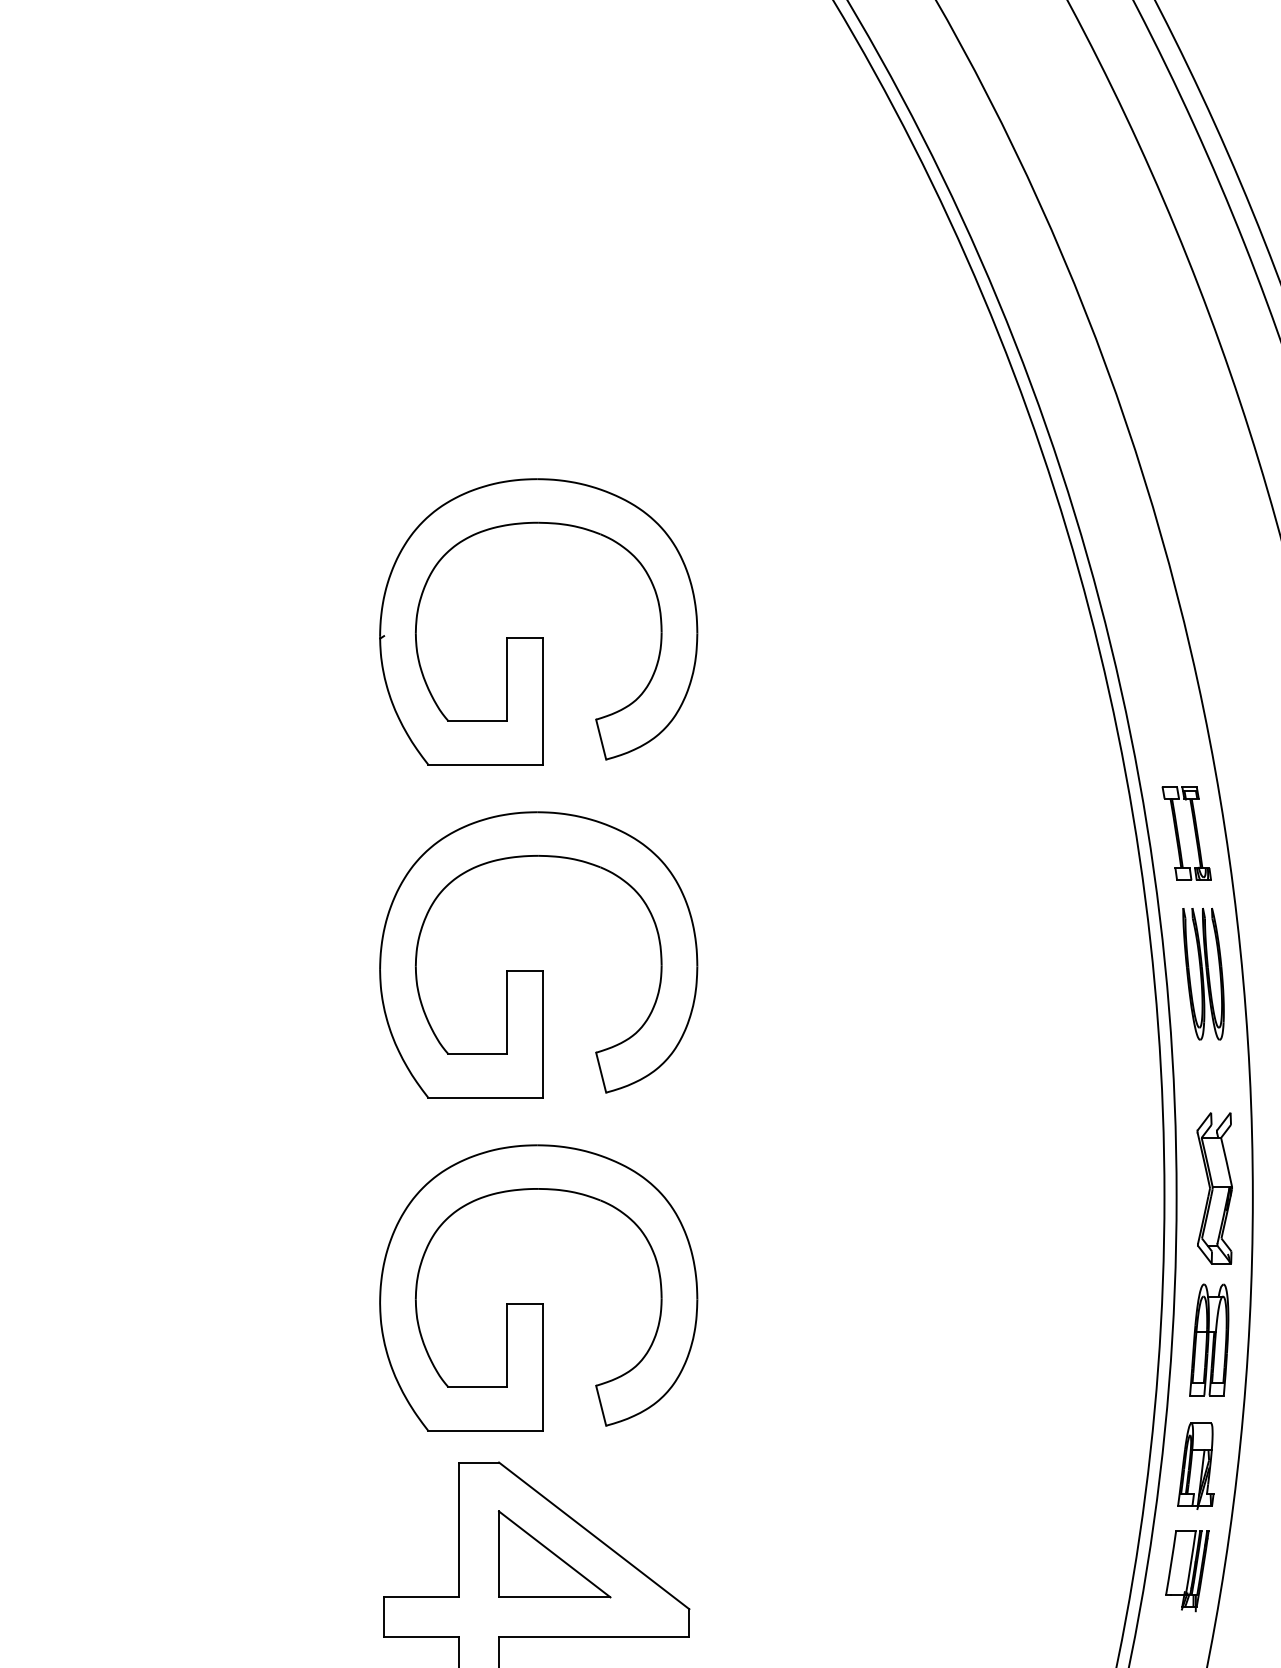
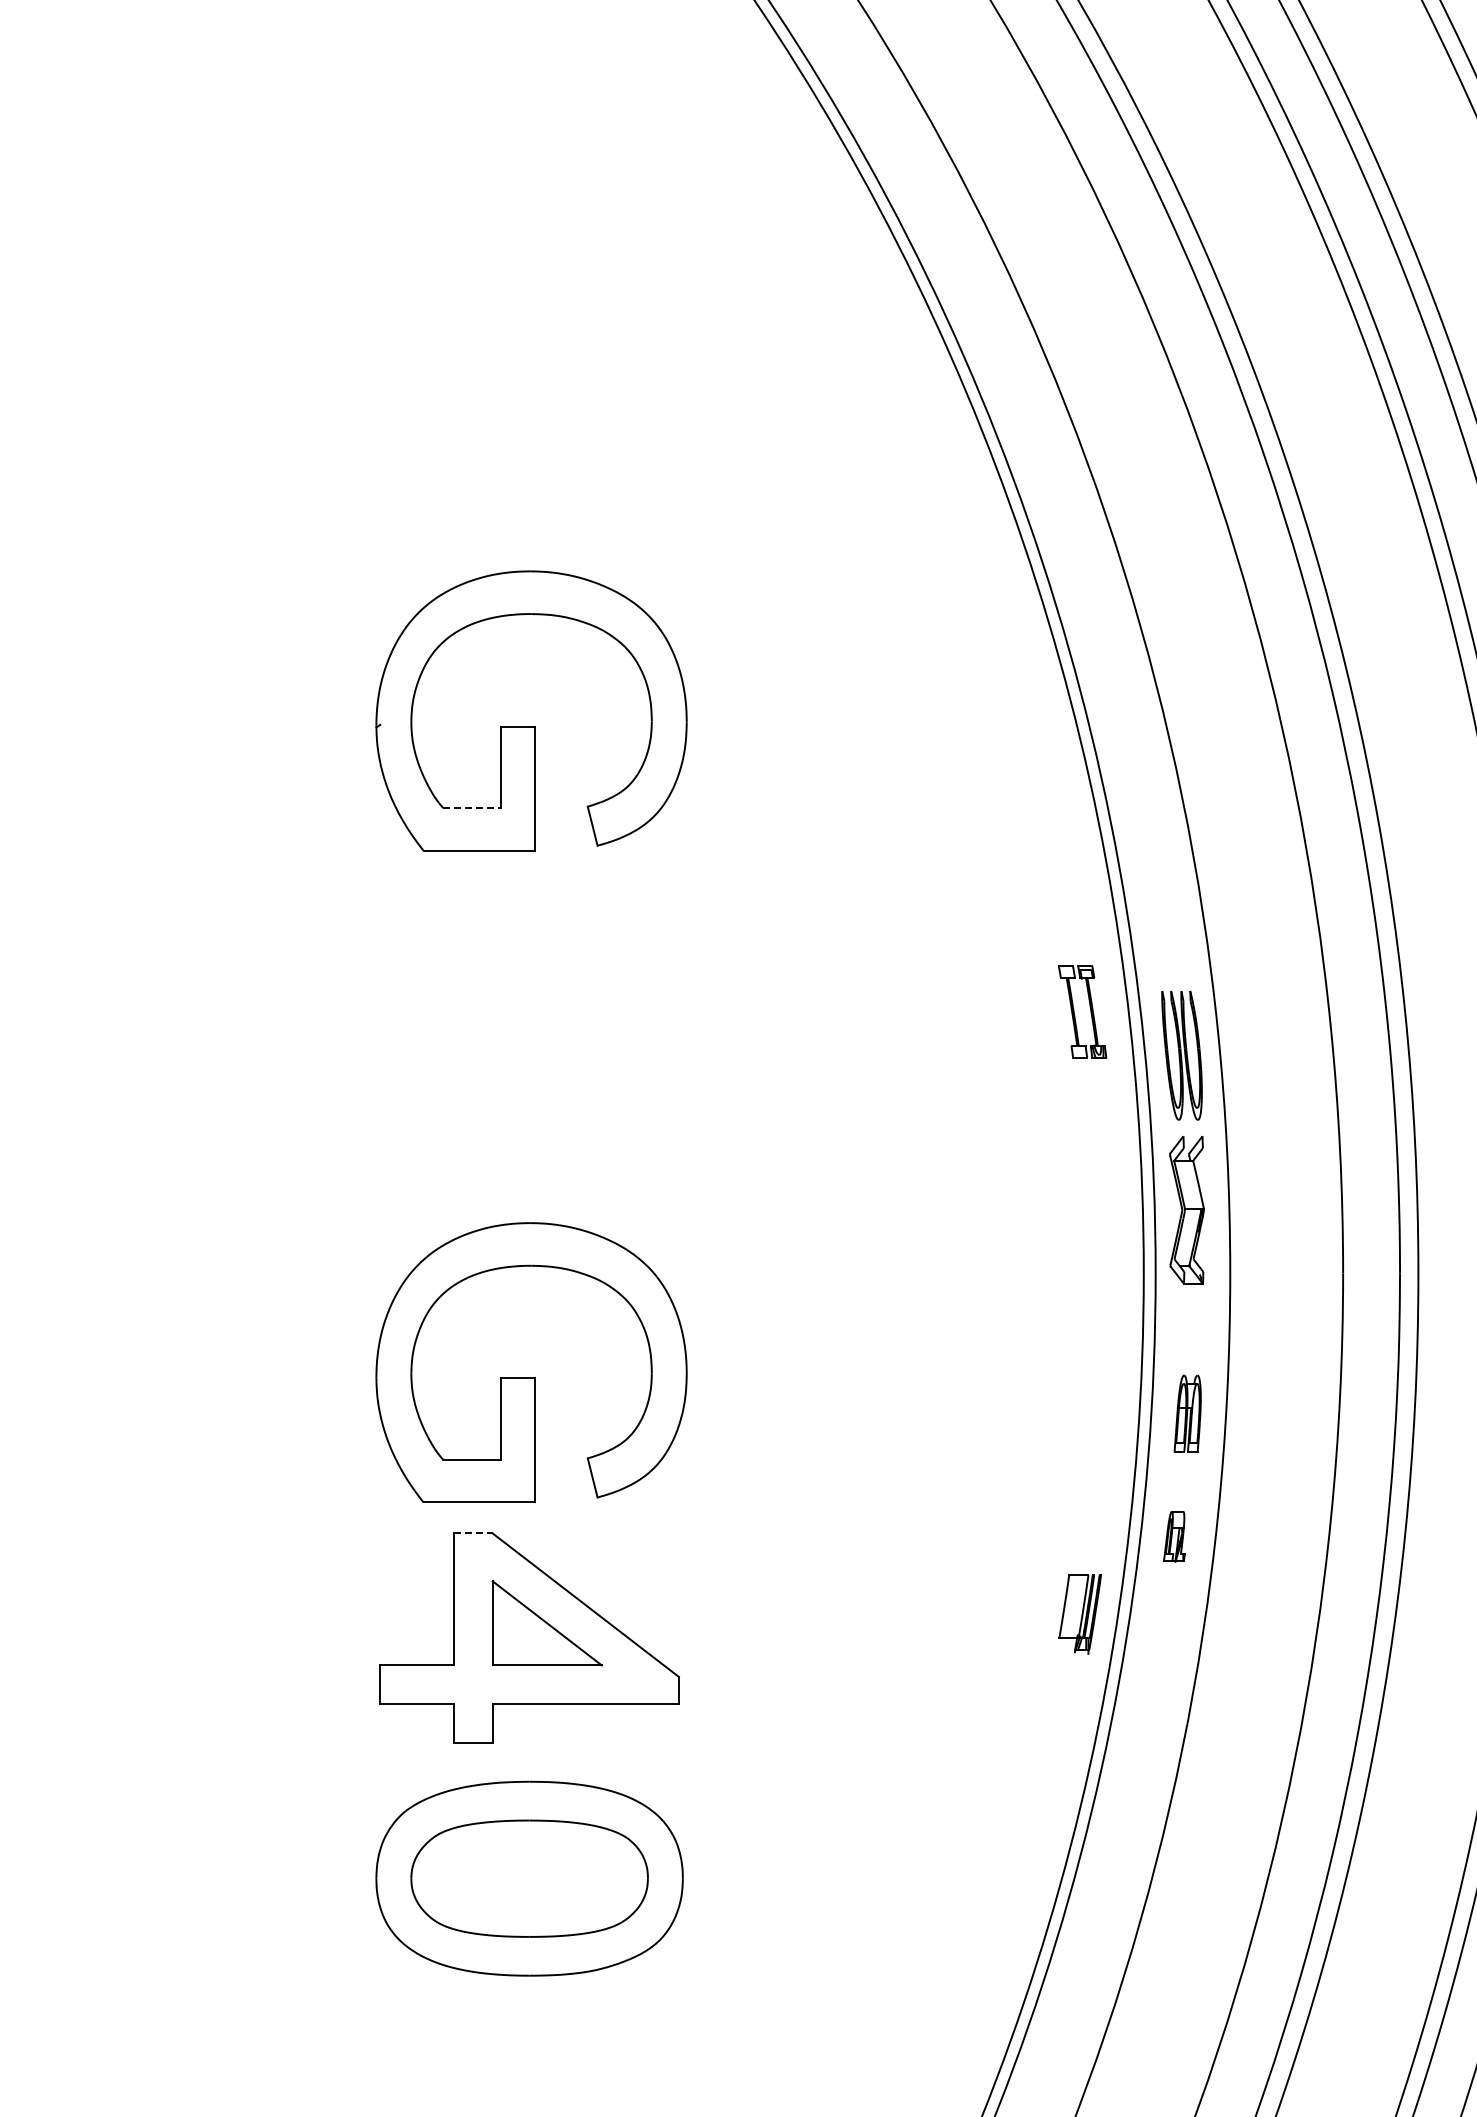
line: (477, 721) -> (471, 808), solid -> dashed
part: (1178, 832) -> (1074, 1011), moved
part: (538, 969) -> (531, 1051), removed
part: (1214, 1187) -> (1186, 1209), moved
part: (1209, 1339) -> (1187, 1413), size x0.7
line: (479, 1462) -> (473, 1533), solid -> dashed
part: (1195, 1465) -> (1174, 1536), size x0.6
part: (1186, 1570) -> (1079, 1614), moved

